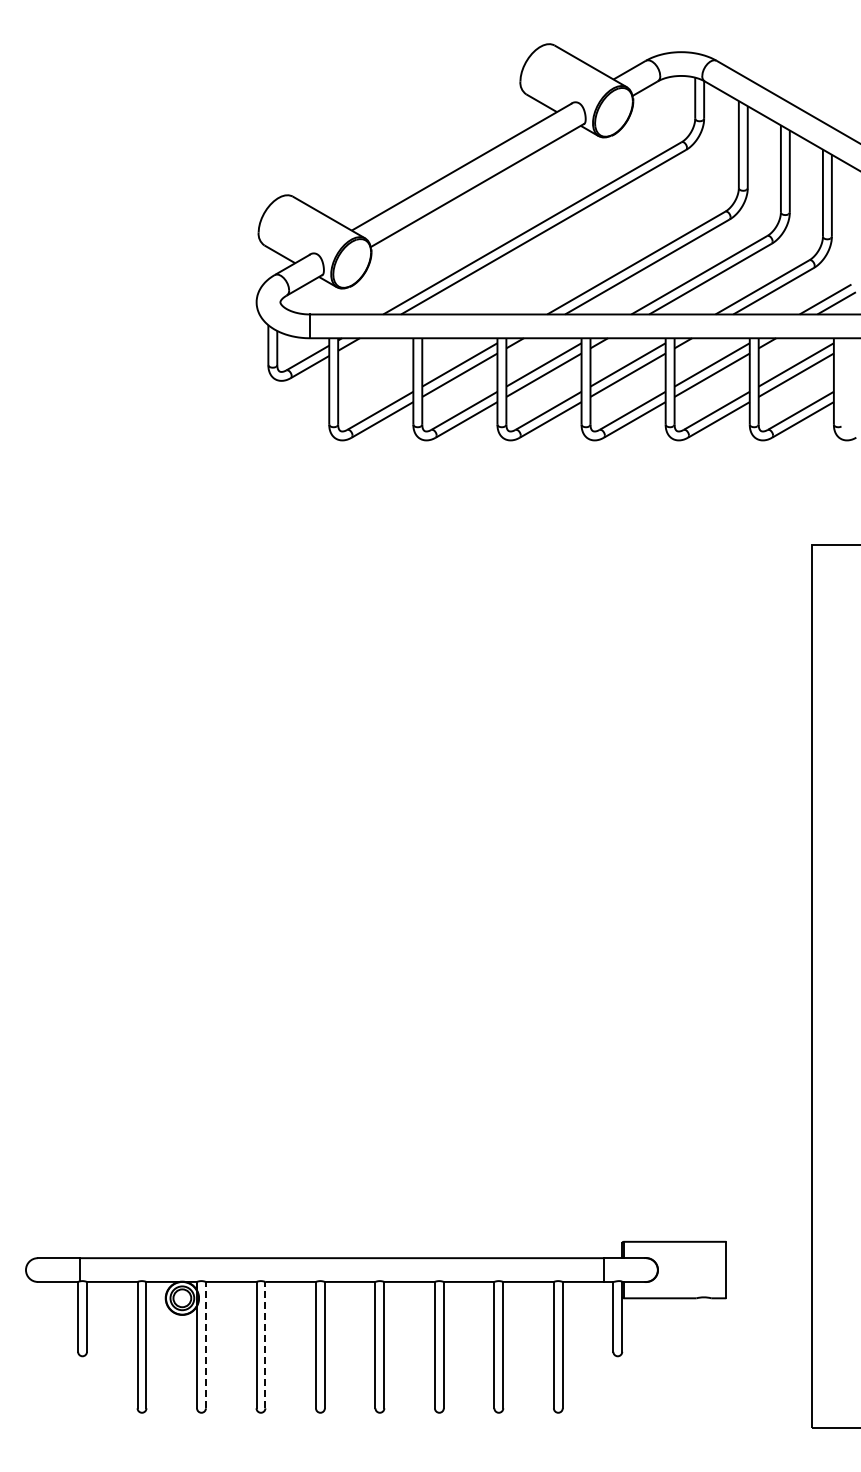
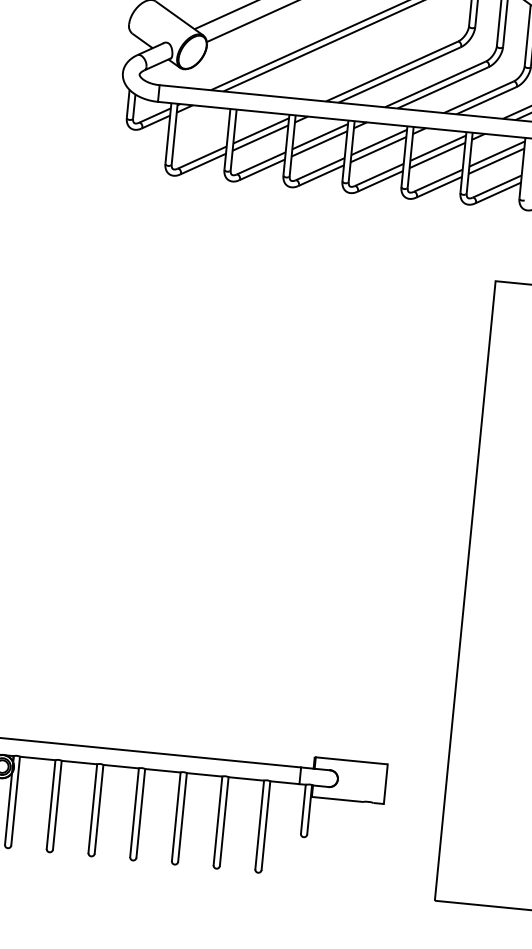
line: (205, 1344) -> (15, 800), dashed -> solid
line: (265, 1344) -> (57, 804), dashed -> solid

